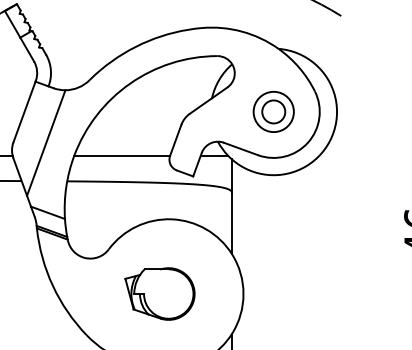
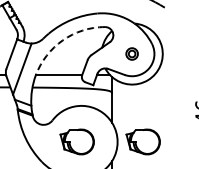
arc: (129, 83) -> (62, 40), solid -> dashed
part: (272, 110) -> (131, 53), size x0.6
part: (295, 293) -> (142, 141), added

